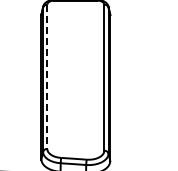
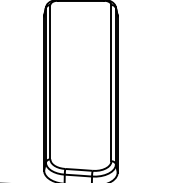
line: (47, 77) -> (50, 82), dashed -> solid

